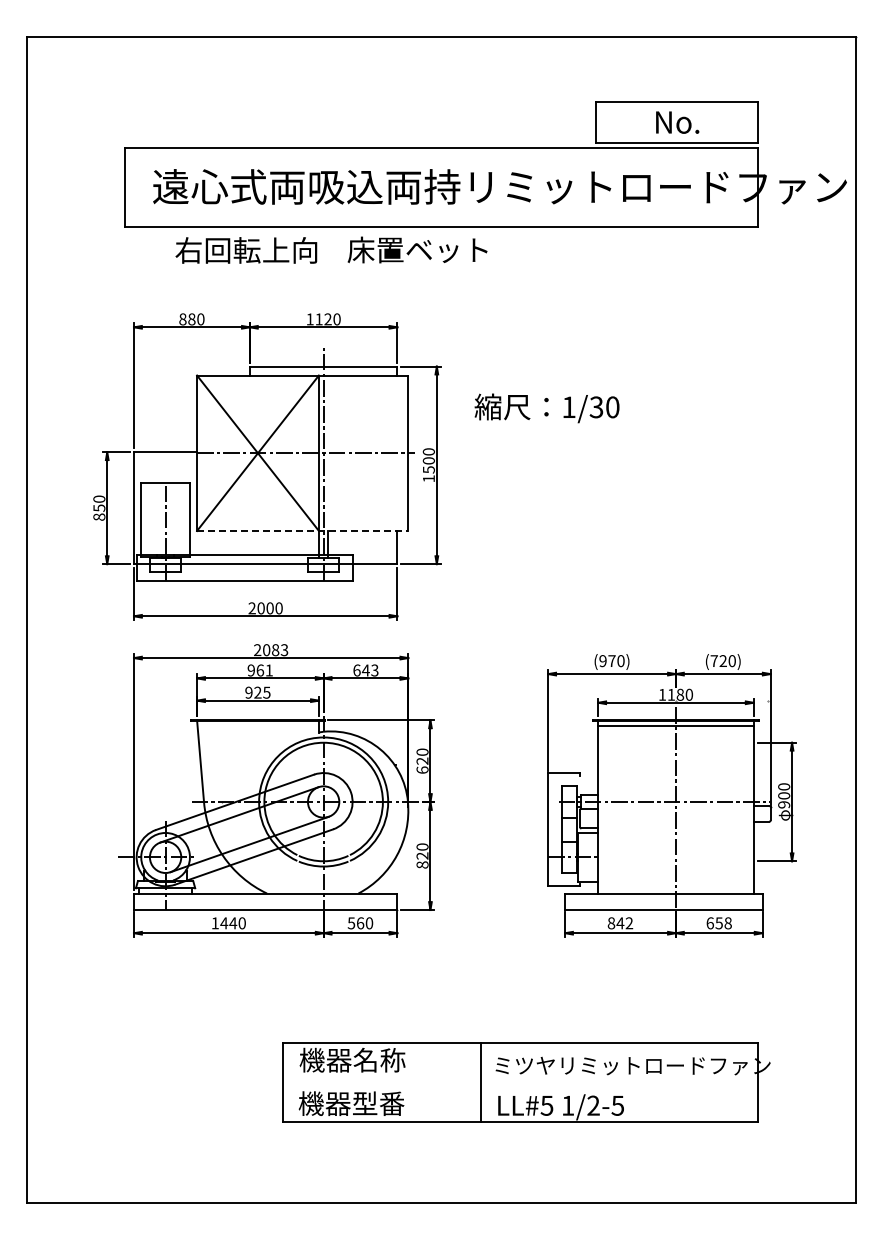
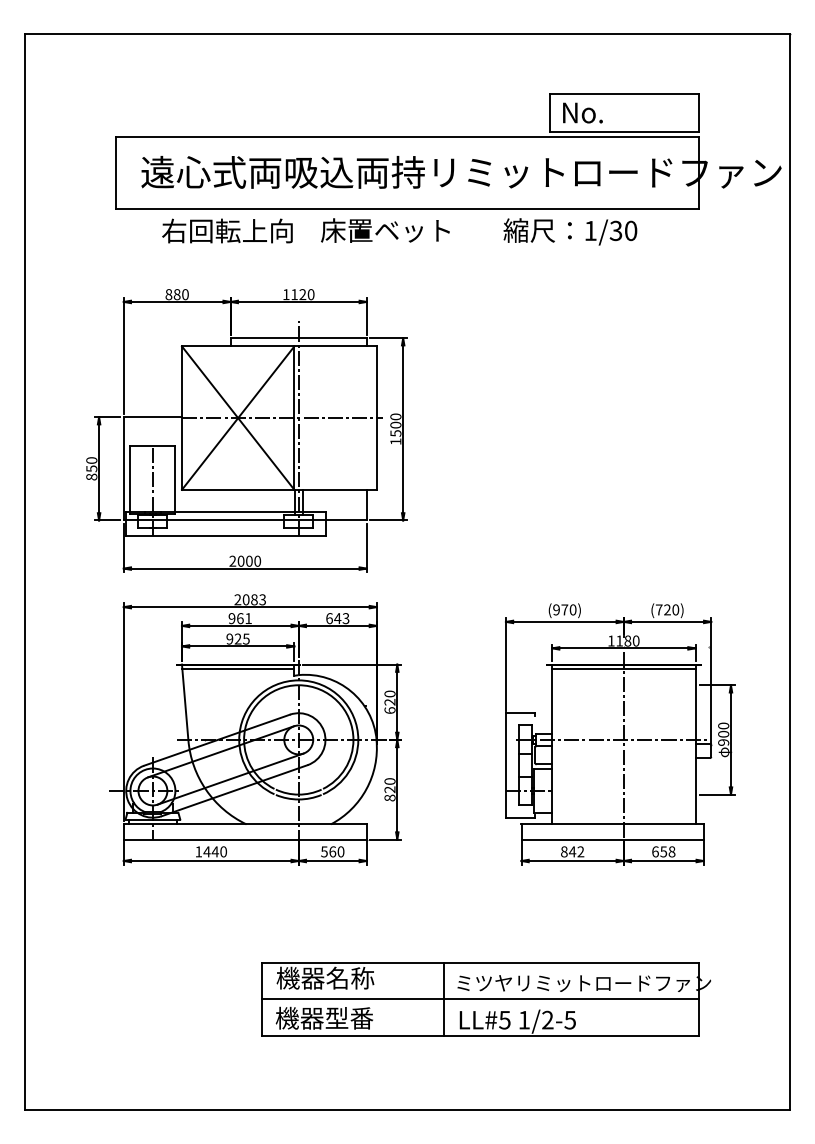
text: (677, 122) -> (582, 112), moved
text: (546, 408) -> (569, 231), moved
line: (302, 530) -> (279, 489), dashed -> solid
line: (257, 725) -> (237, 669), added
line: (520, 1082) -> (480, 998), added

